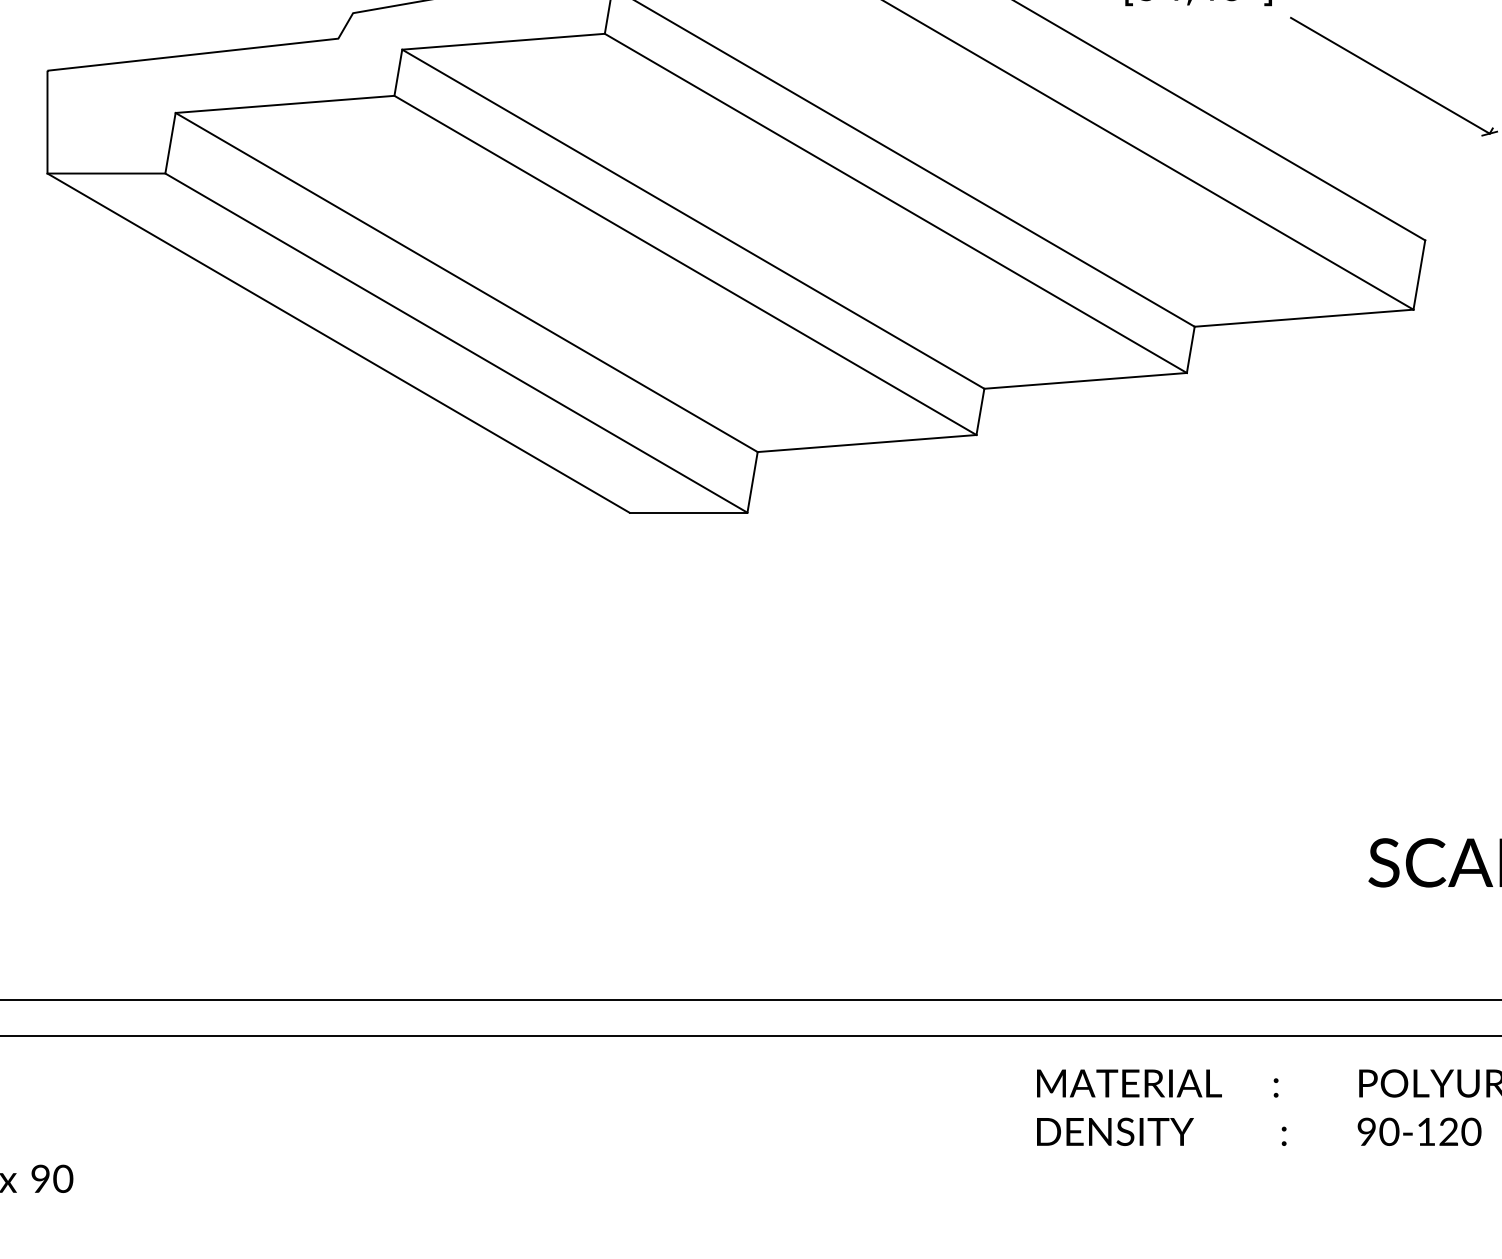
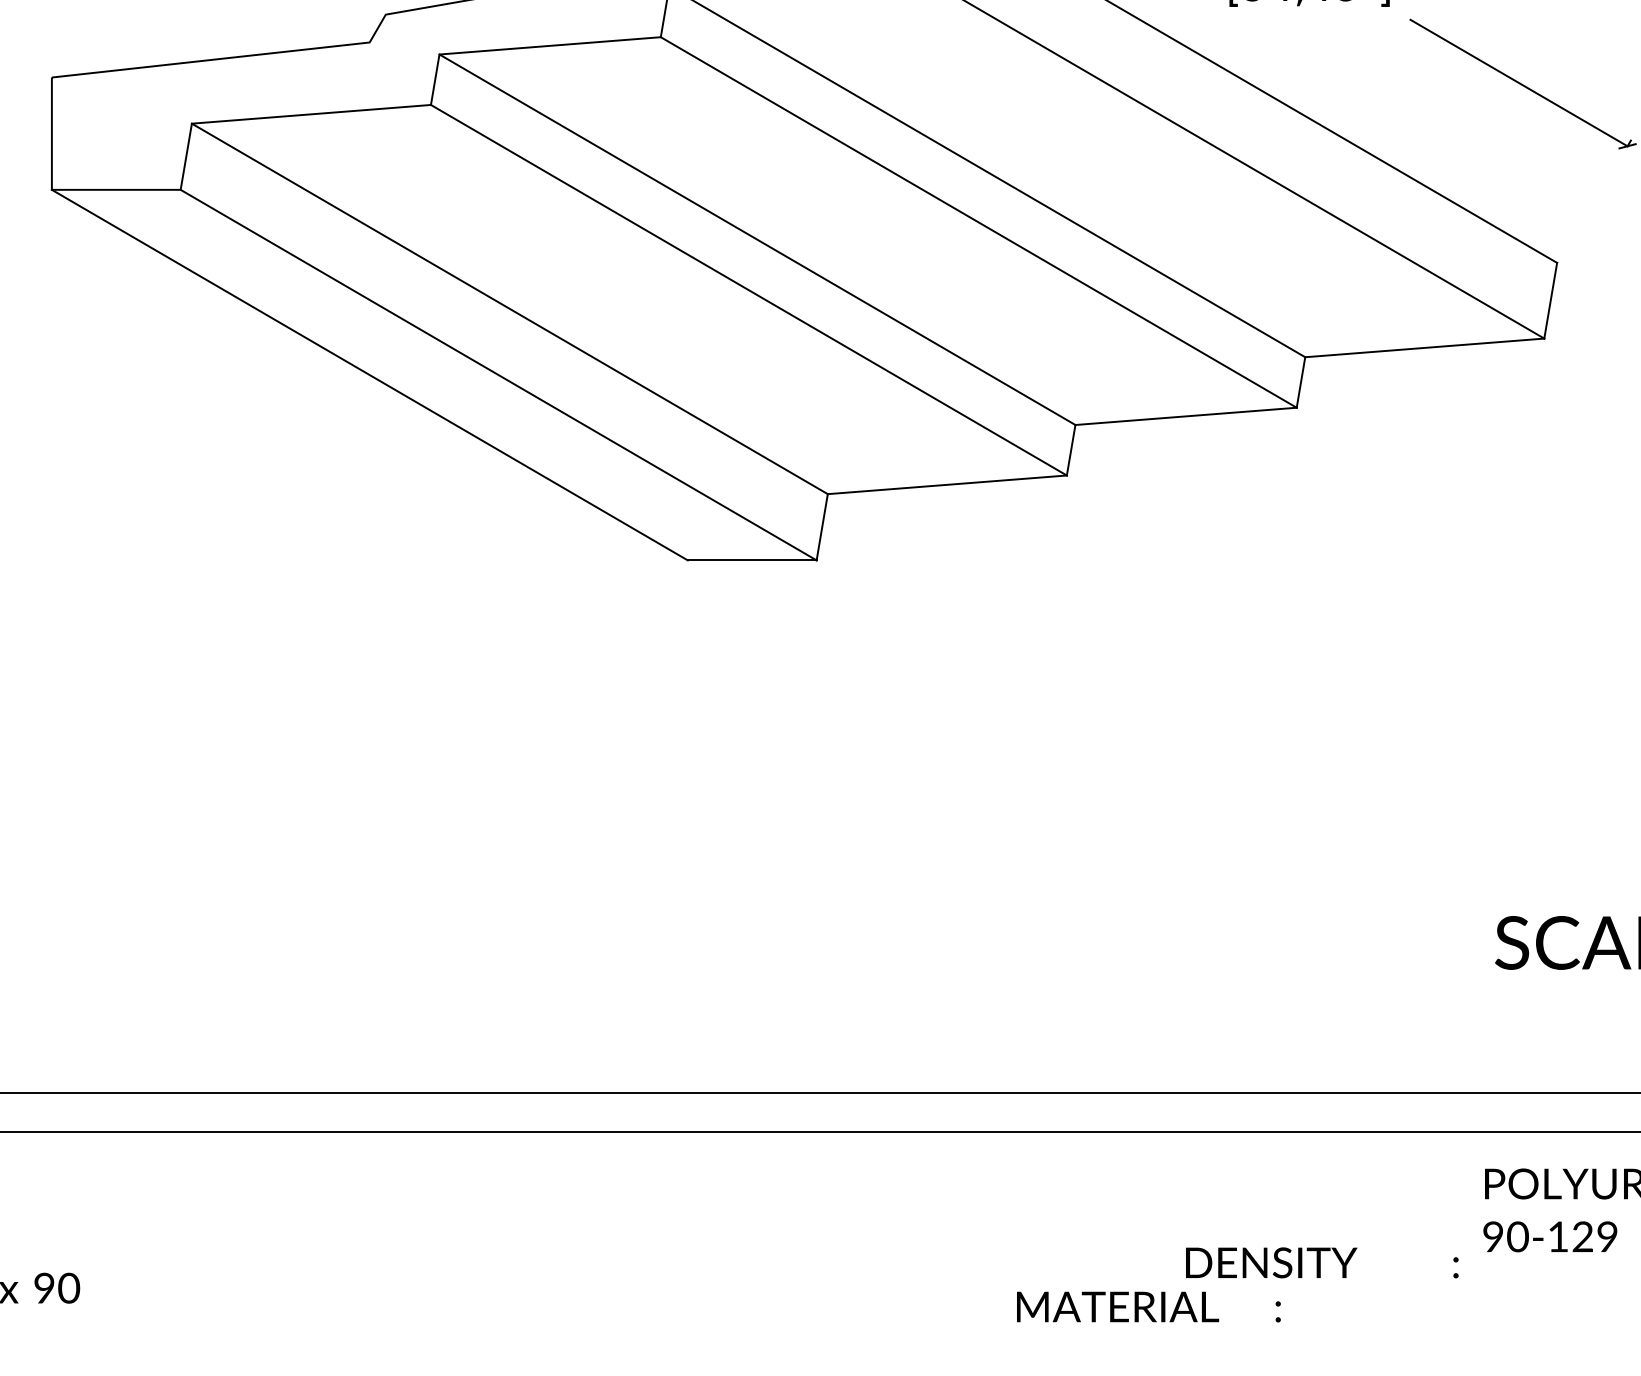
text: (1157, 1083) -> (1148, 1306), moved
text: (1161, 1131) -> (1322, 1262), moved
text: (1471, 1132) -> (1607, 1237), 90-120 -> 90-129

